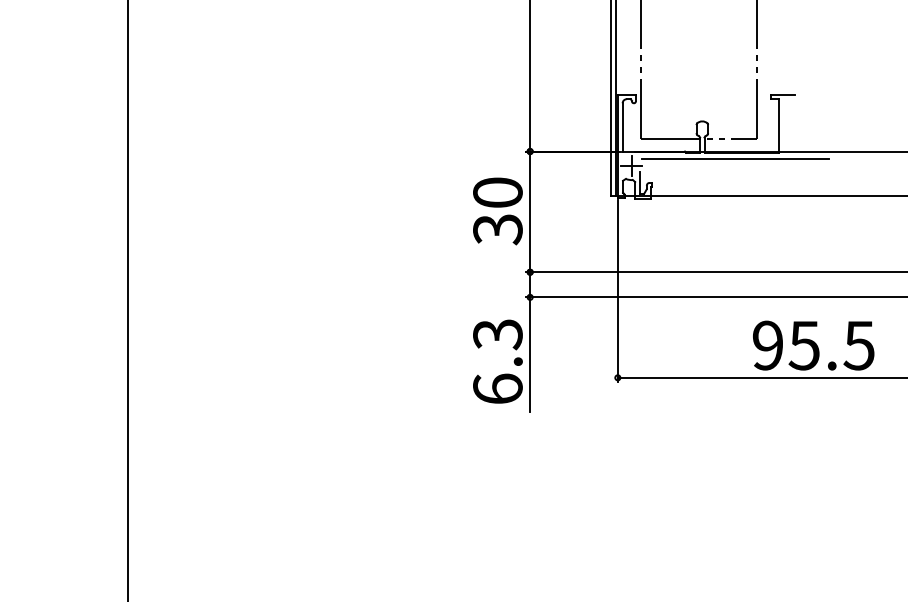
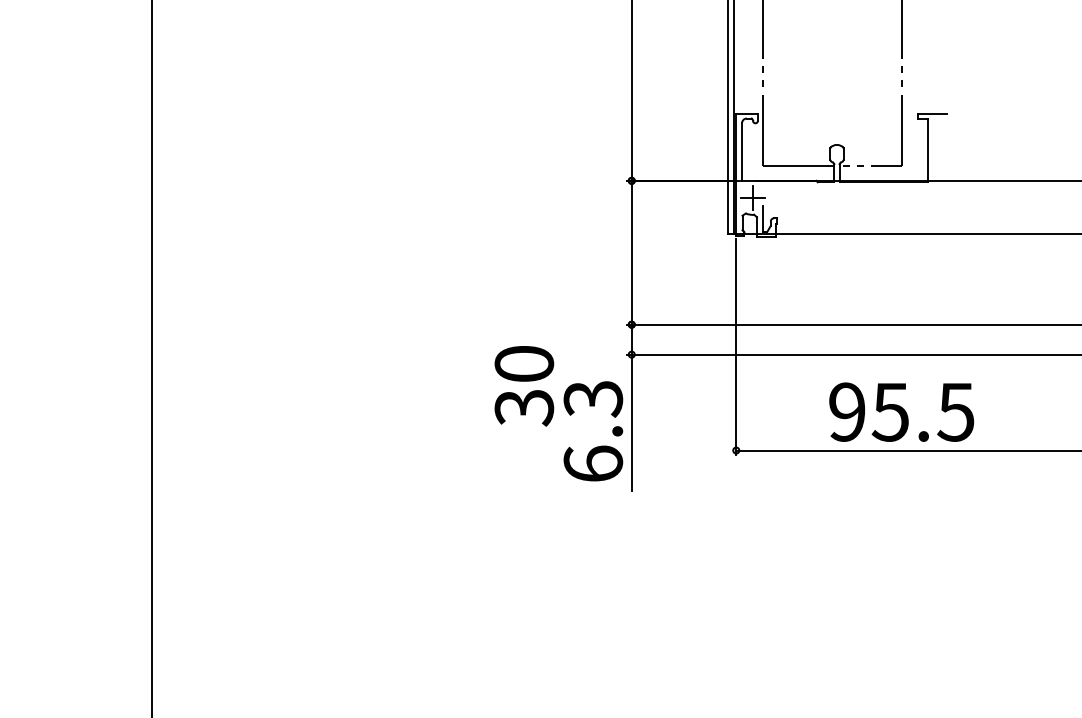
line: (734, 158) -> (875, 189), removed
text: (498, 211) -> (524, 386), moved
text: (813, 345) -> (901, 411), moved

